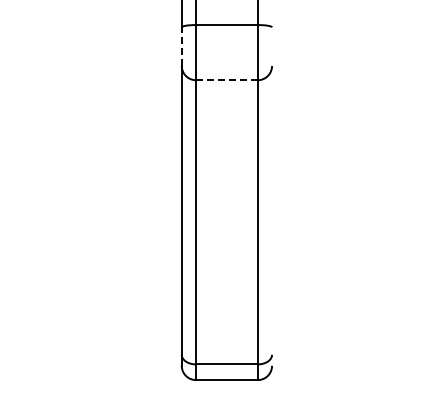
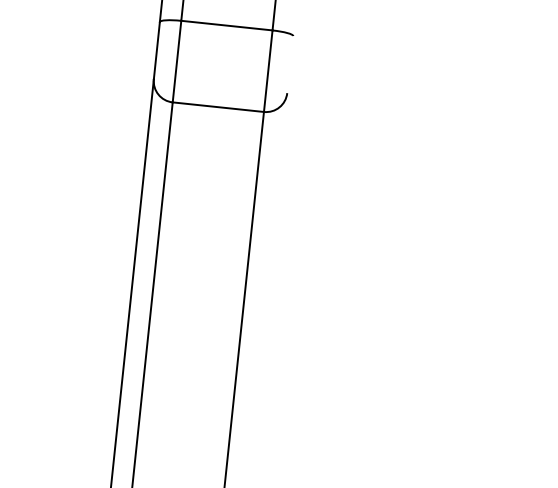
line: (181, 46) -> (156, 50), dashed -> solid
line: (226, 80) -> (217, 107), dashed -> solid

